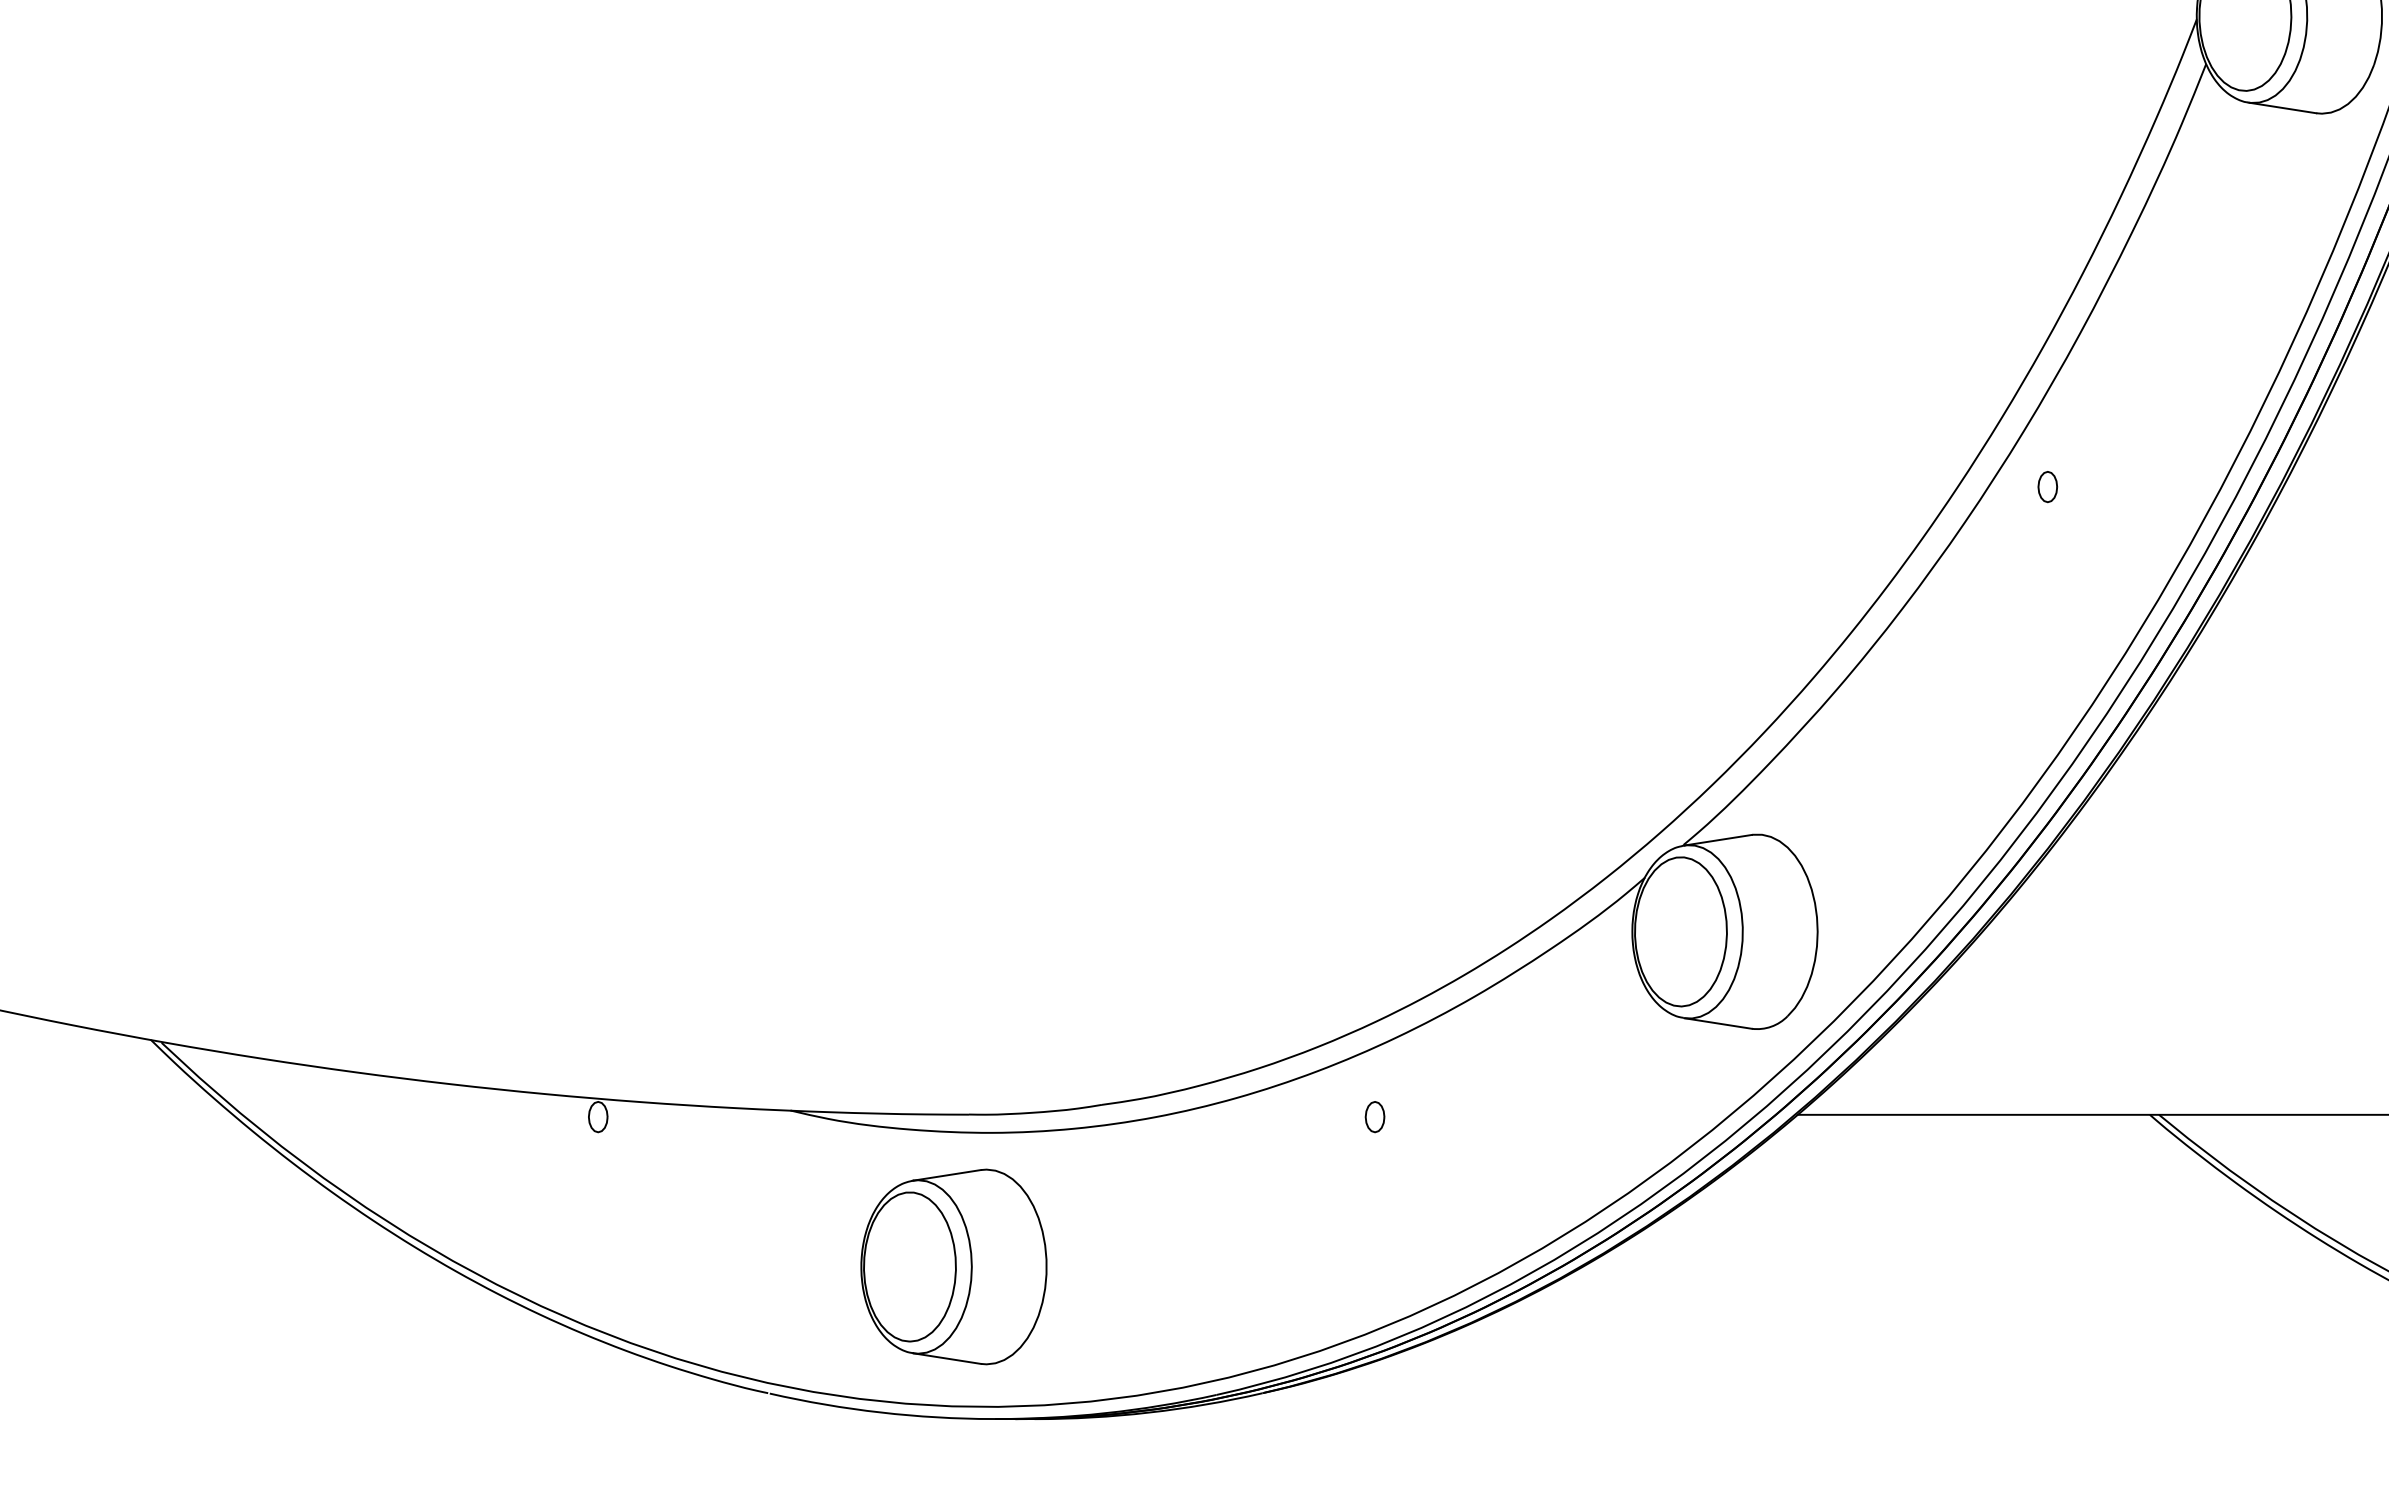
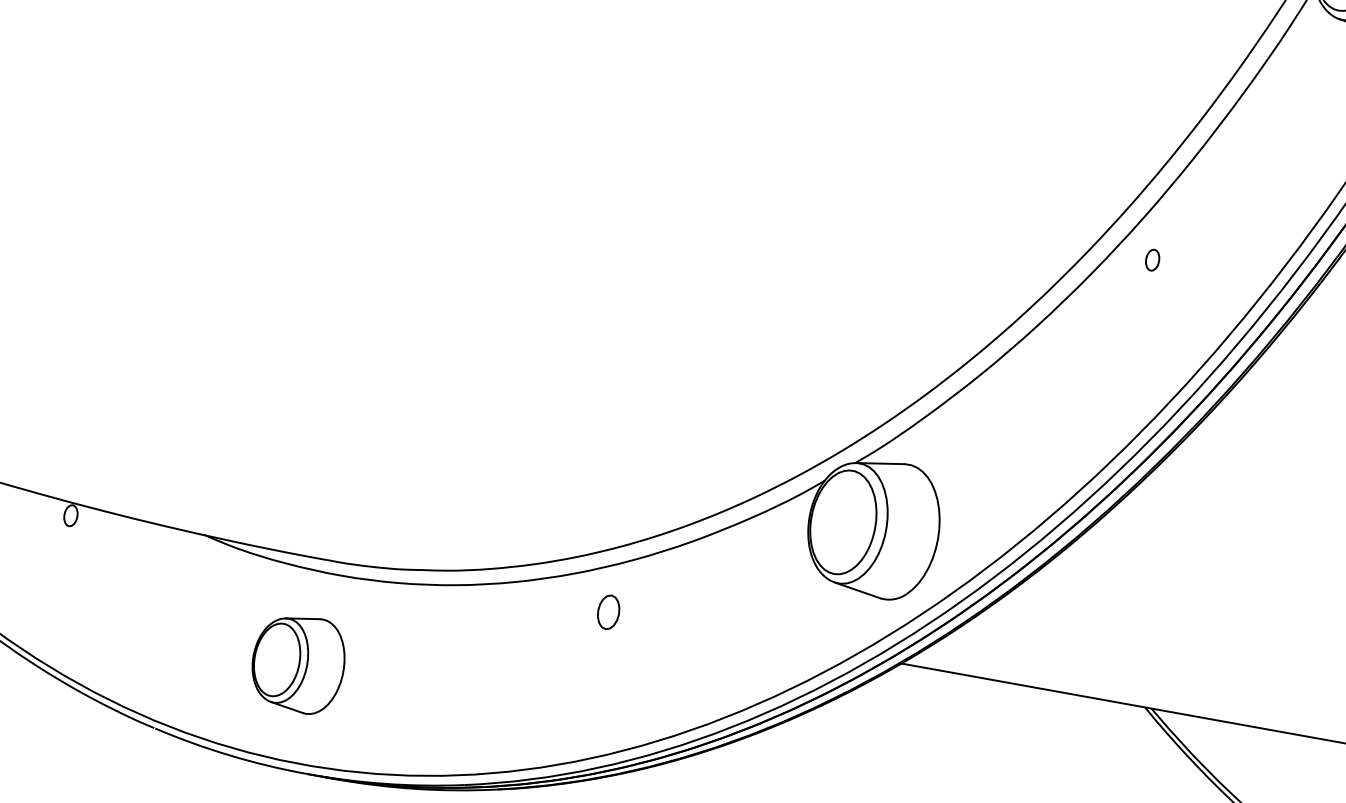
part: (1374, 1117) -> (608, 612), size x1.6
part: (953, 1266) -> (298, 663), size x0.7

